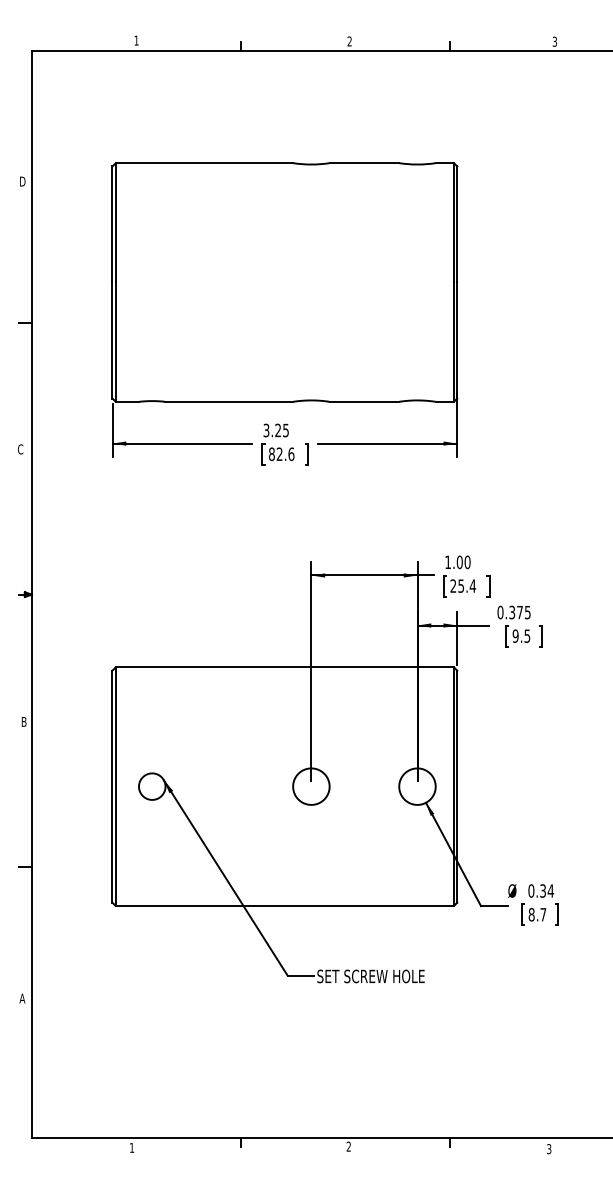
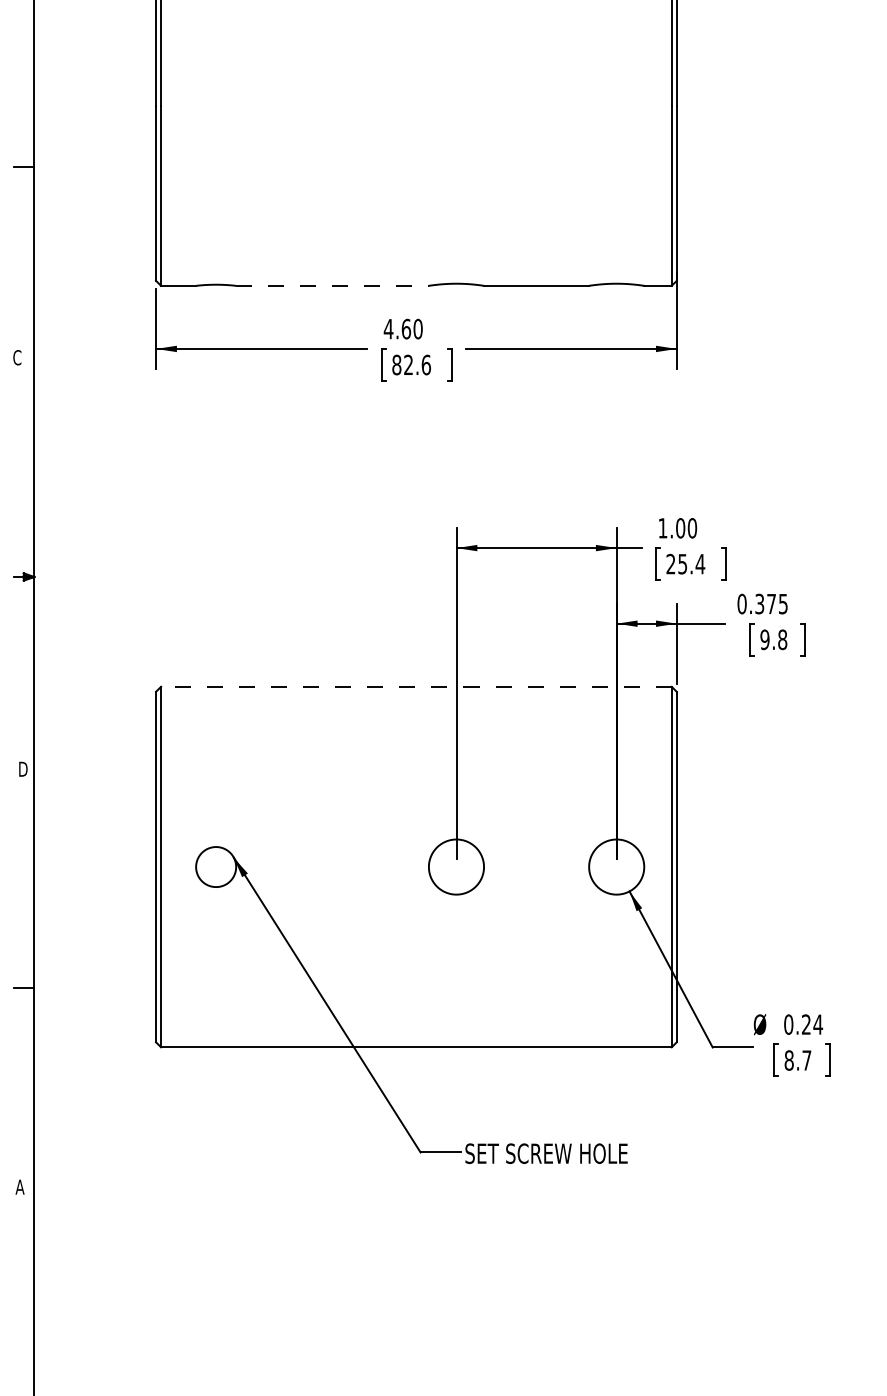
line: (229, 401) -> (332, 285), solid -> dashed
text: (276, 430) -> (403, 329), 3.25 -> 4.60
text: (527, 635) -> (782, 638), 9.5 -> 9.8
line: (284, 667) -> (415, 687), solid -> dashed
text: (24, 721) -> (23, 768), B -> D
text: (542, 890) -> (805, 1023), 0.34 -> 0.24

